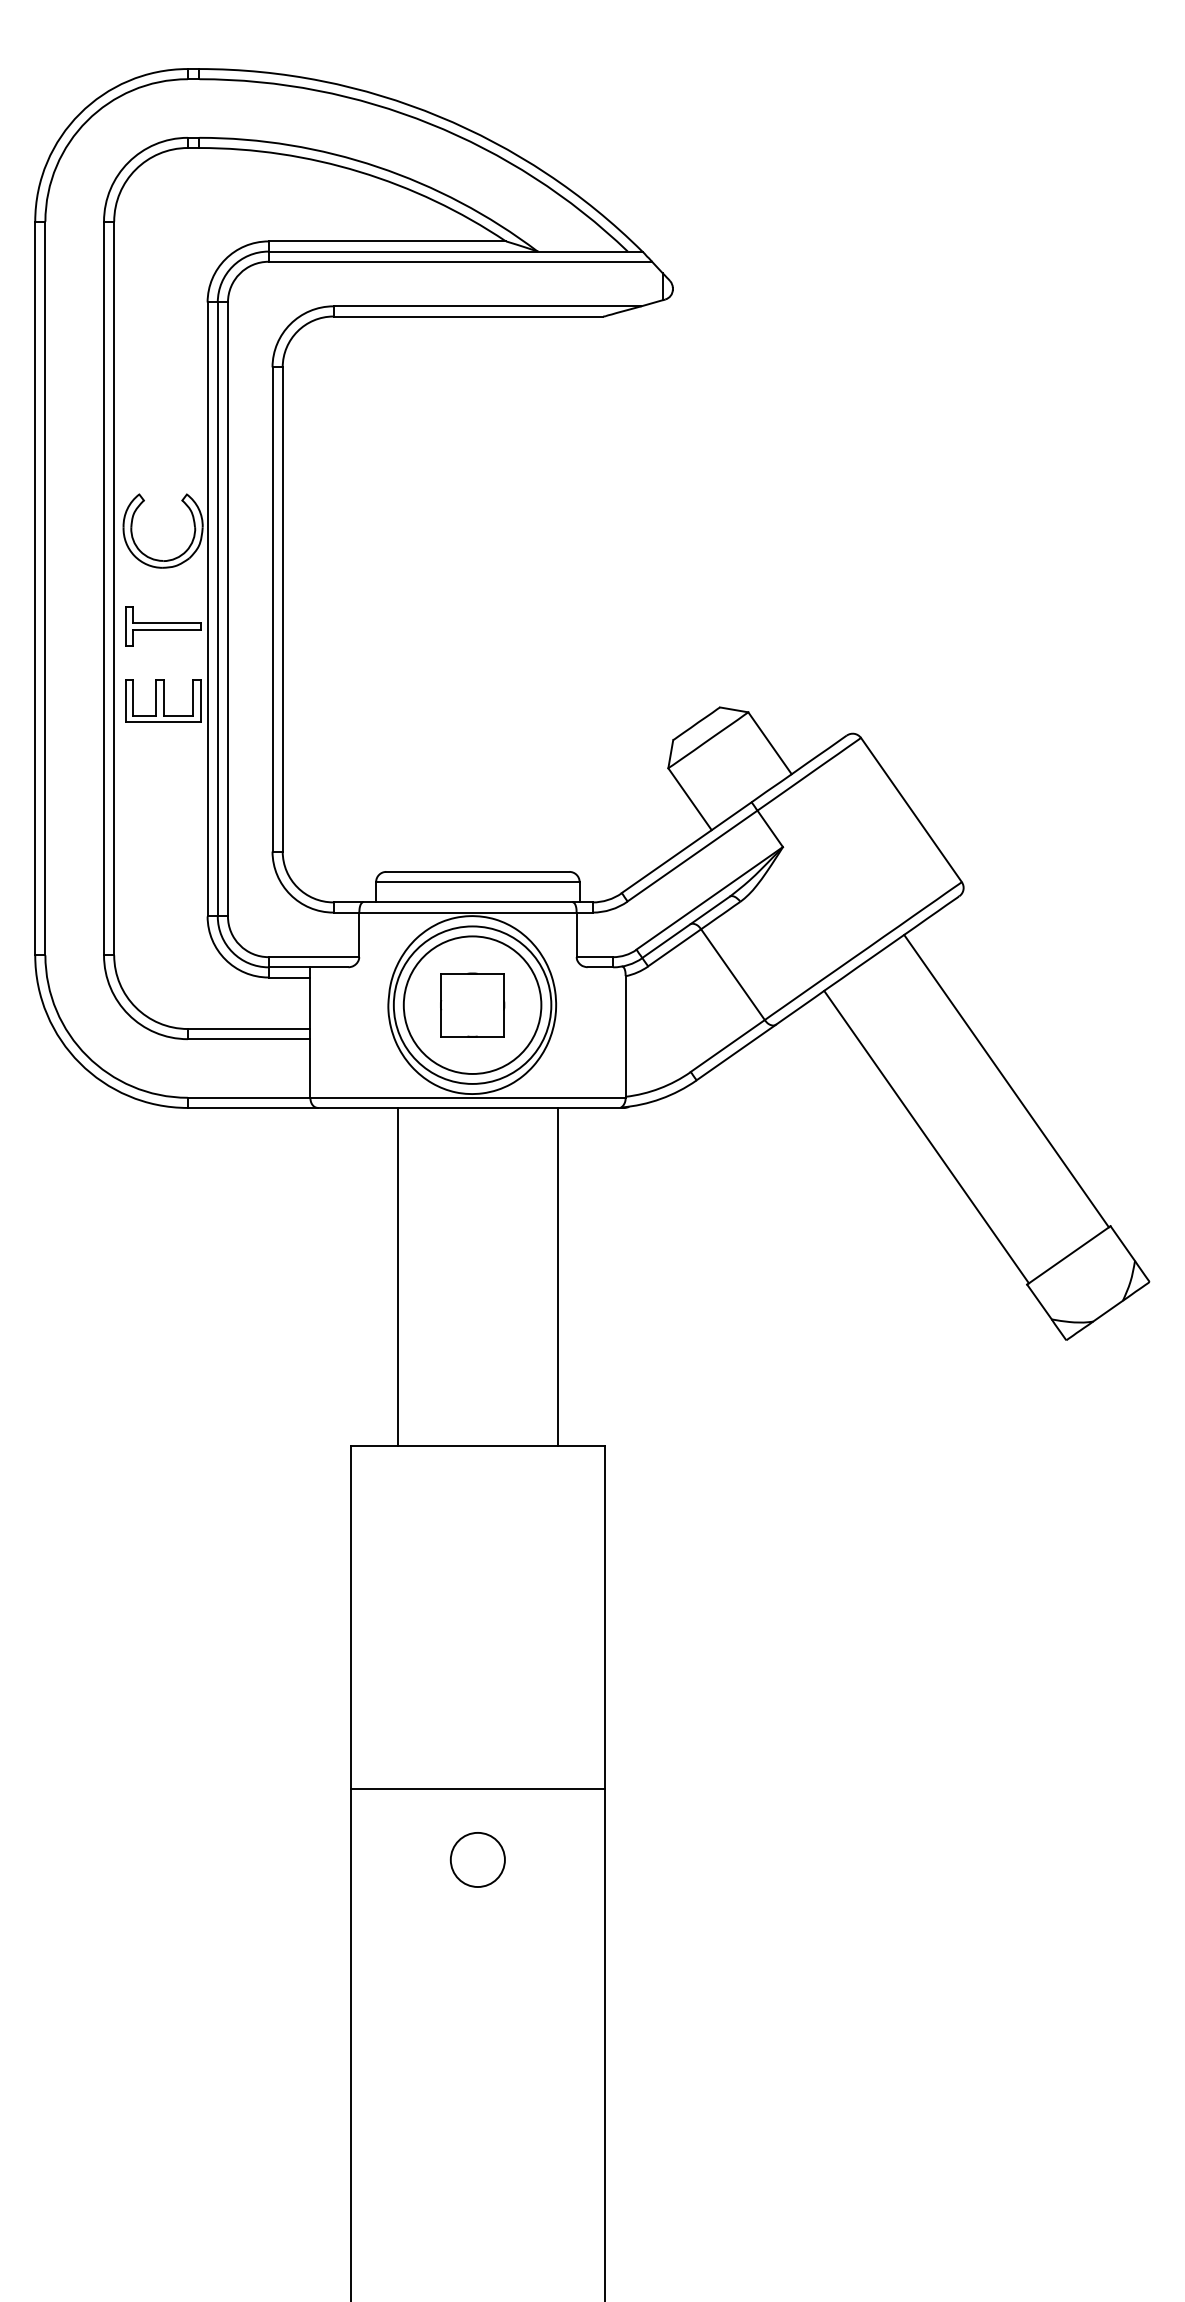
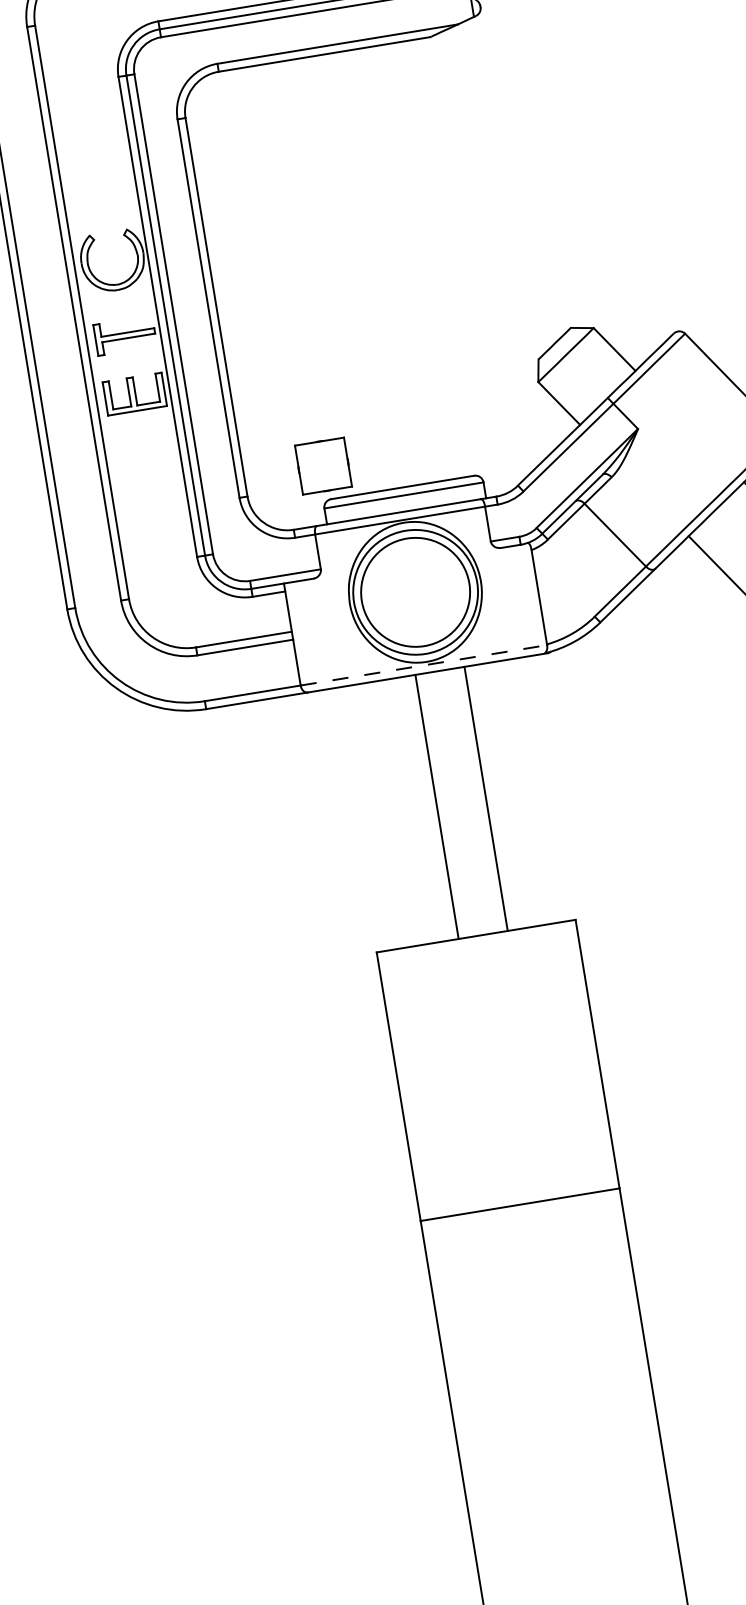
part: (472, 1004) -> (323, 465), moved
line: (468, 1097) -> (424, 665), solid -> dashed
line: (397, 1276) -> (437, 806), moved
line: (558, 1276) -> (486, 798), moved
circle: (477, 1859) -> (528, 1259), removed

